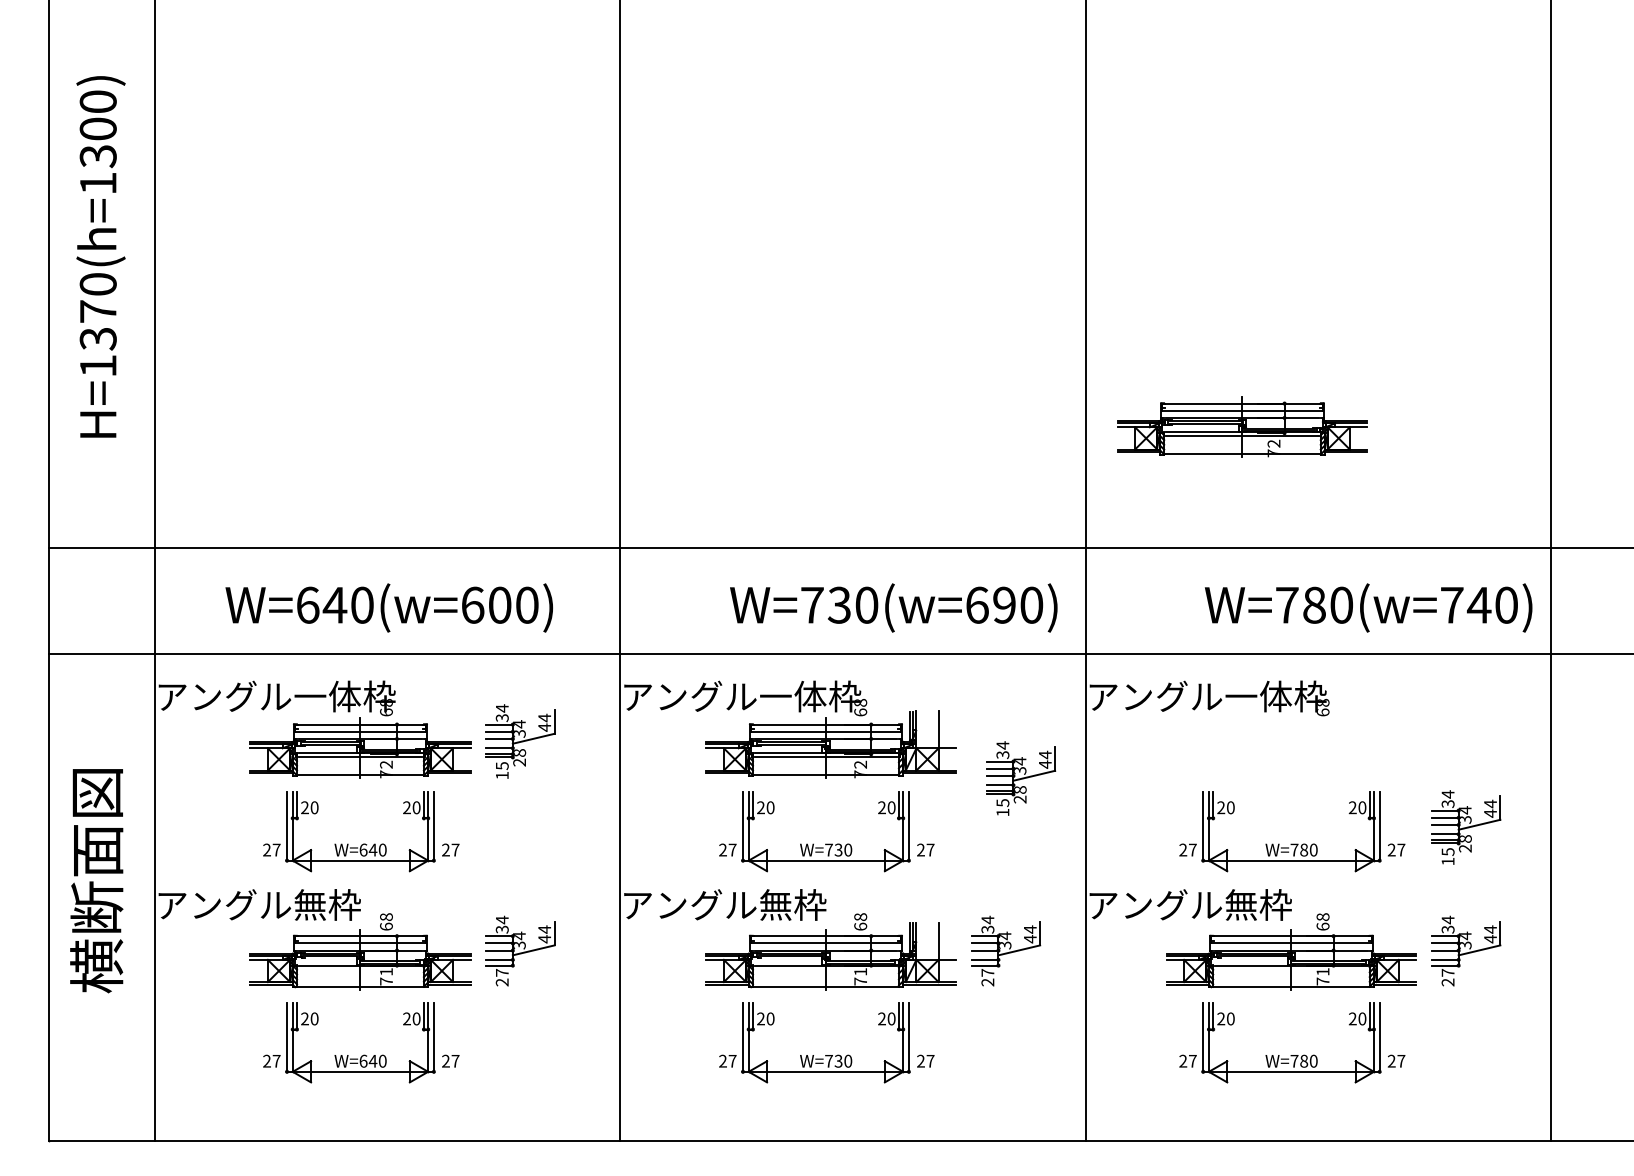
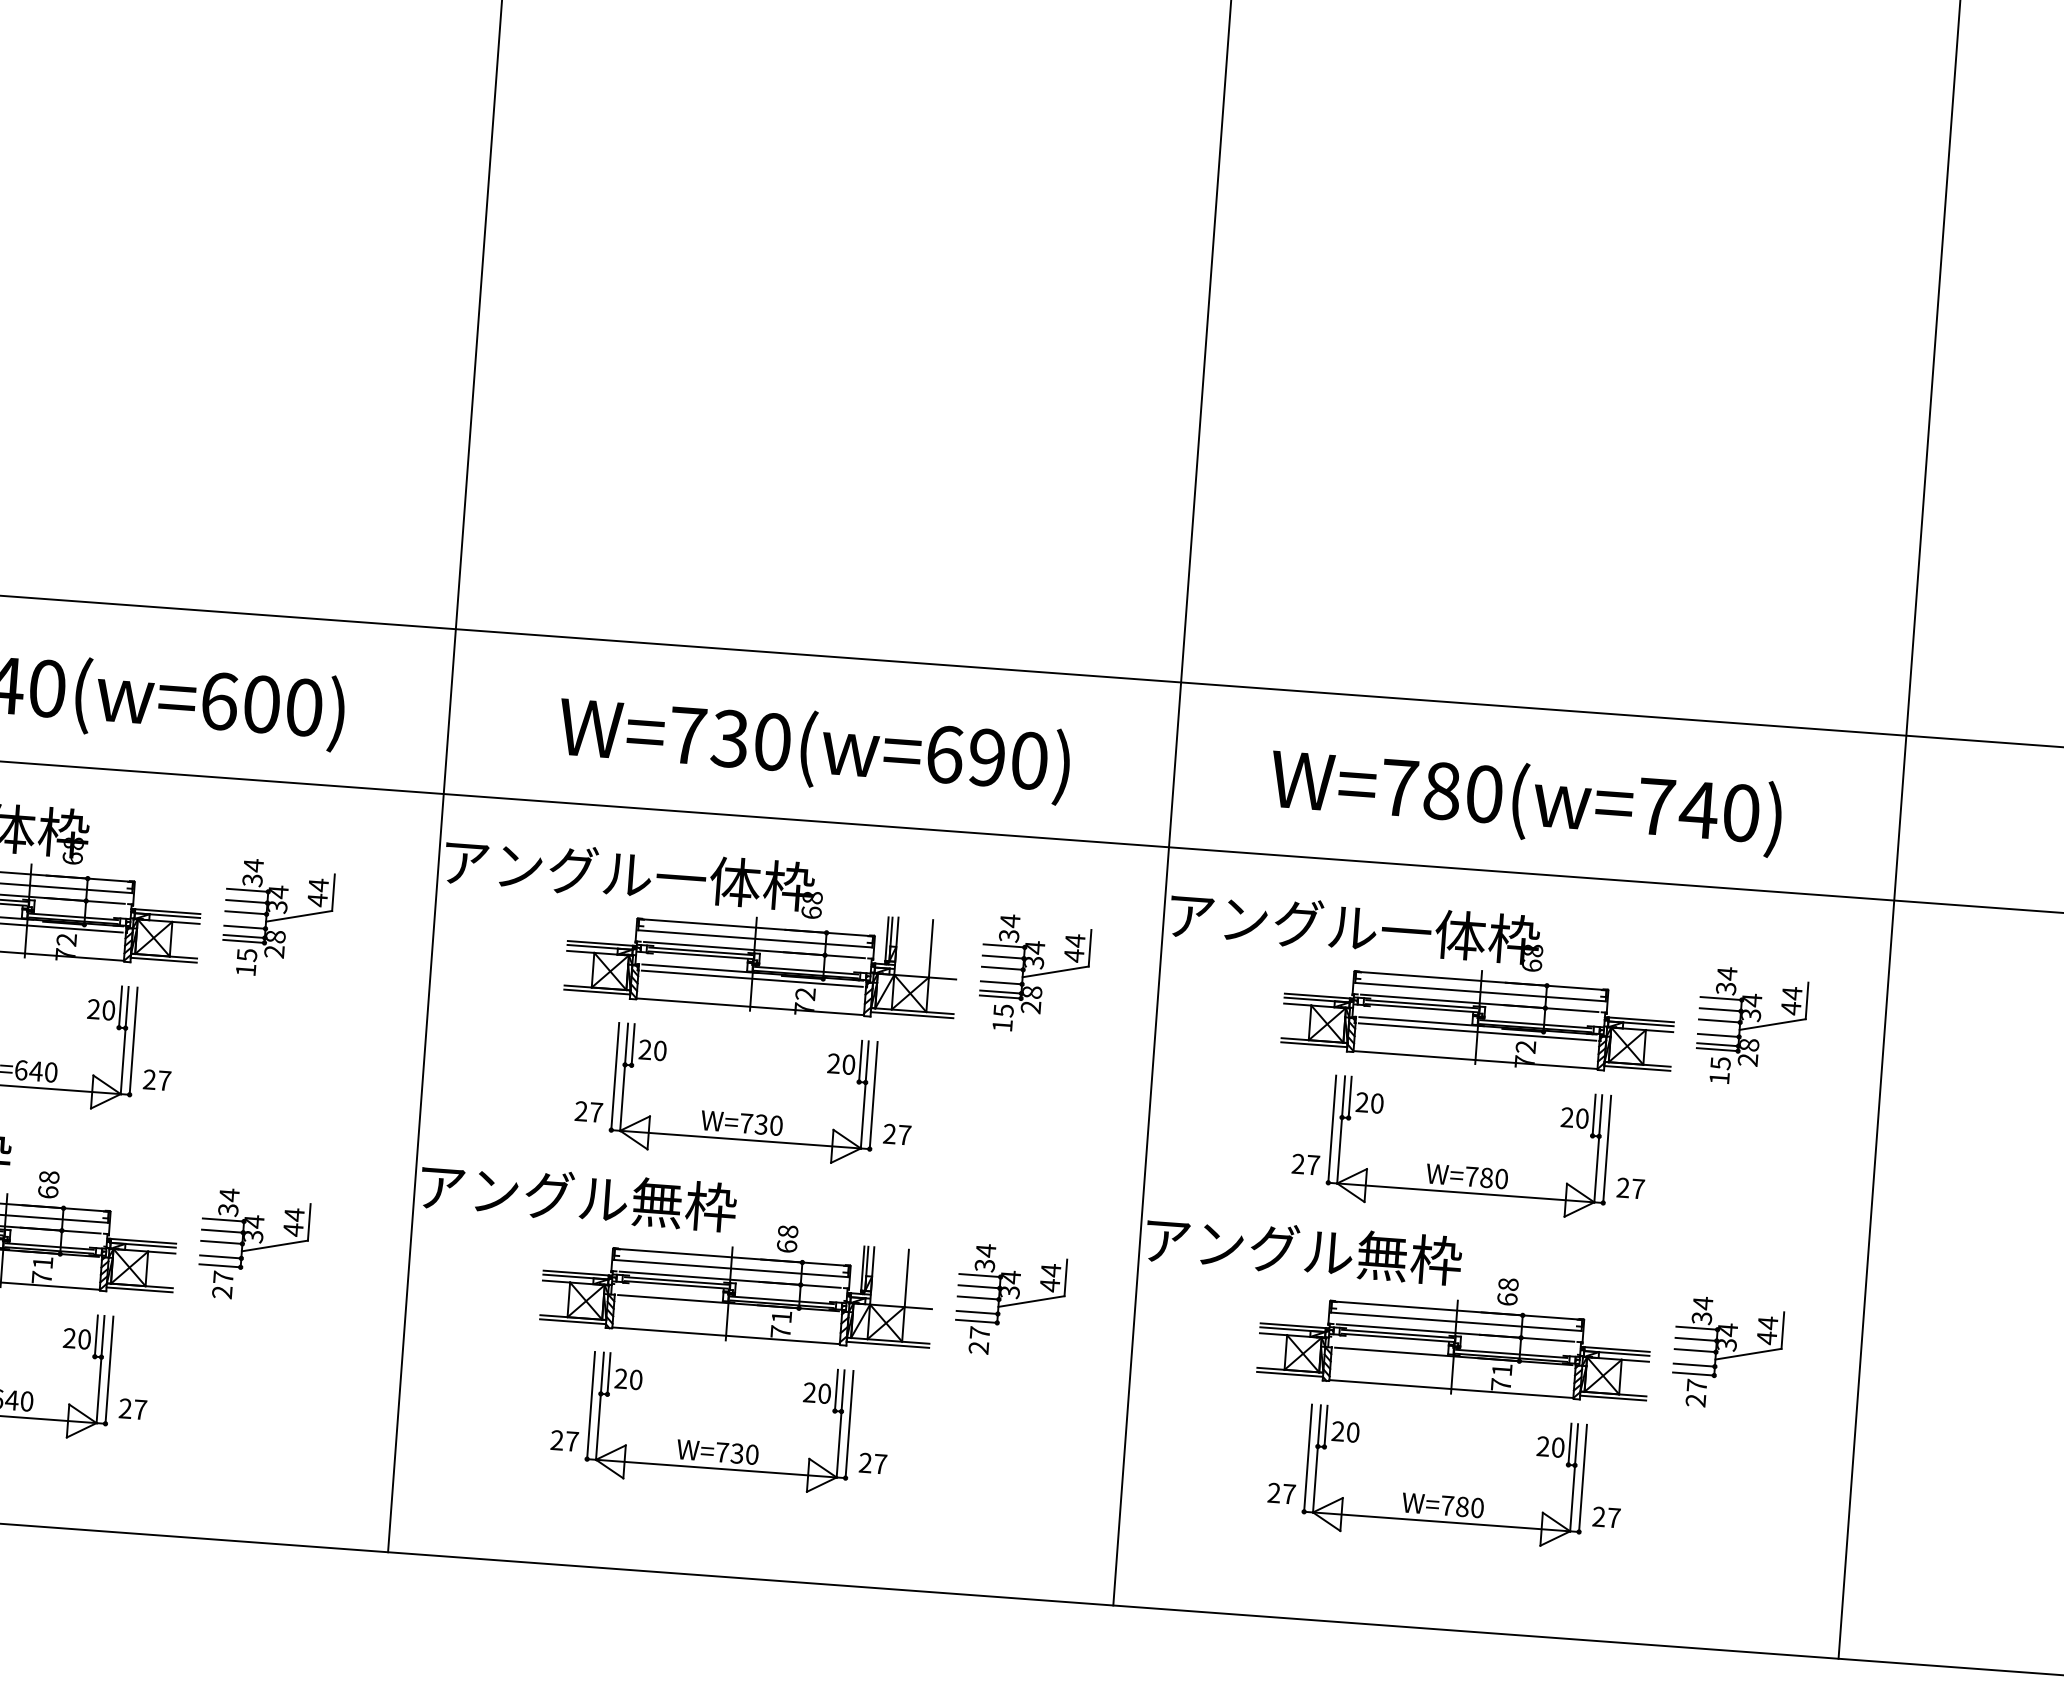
part: (1242, 426) -> (1478, 1016), moved
text: (893, 607) -> (813, 748), moved
text: (1368, 607) -> (1525, 800), moved
part: (1021, 778) -> (1035, 974), moved
part: (1466, 827) -> (1752, 1027), moved

